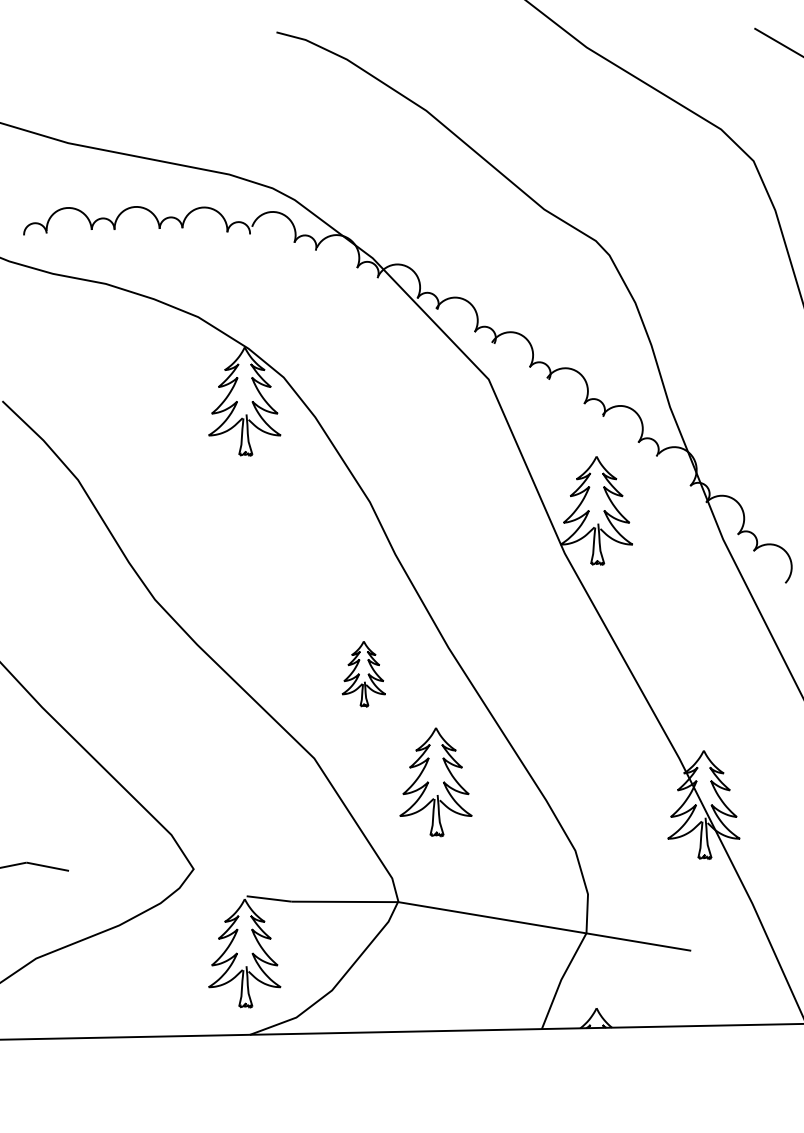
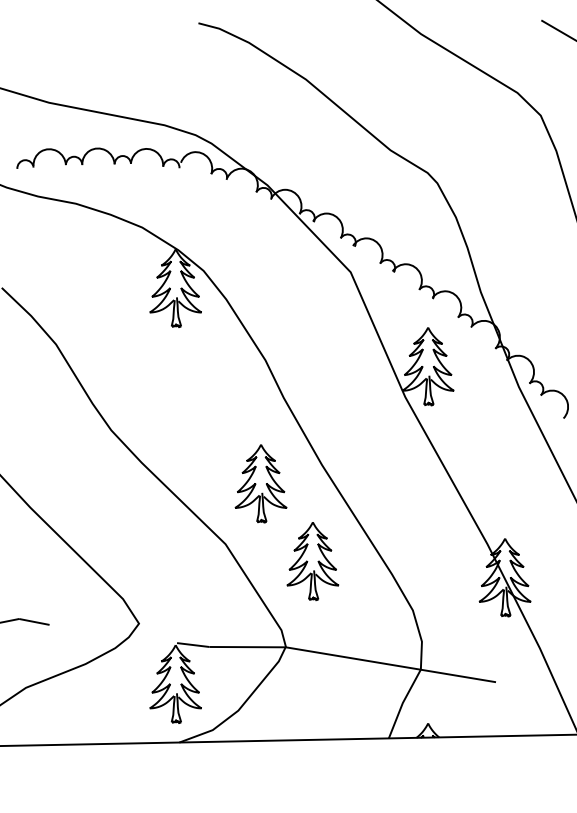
part: (363, 673) -> (260, 483), size x1.67

